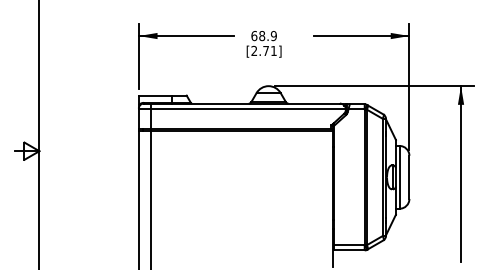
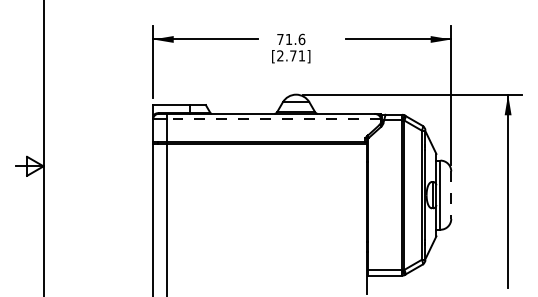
text: (264, 36) -> (291, 39), 68.9 -> 71.6
line: (248, 108) -> (273, 119), solid -> dashed
line: (409, 177) -> (451, 195), solid -> dashed

